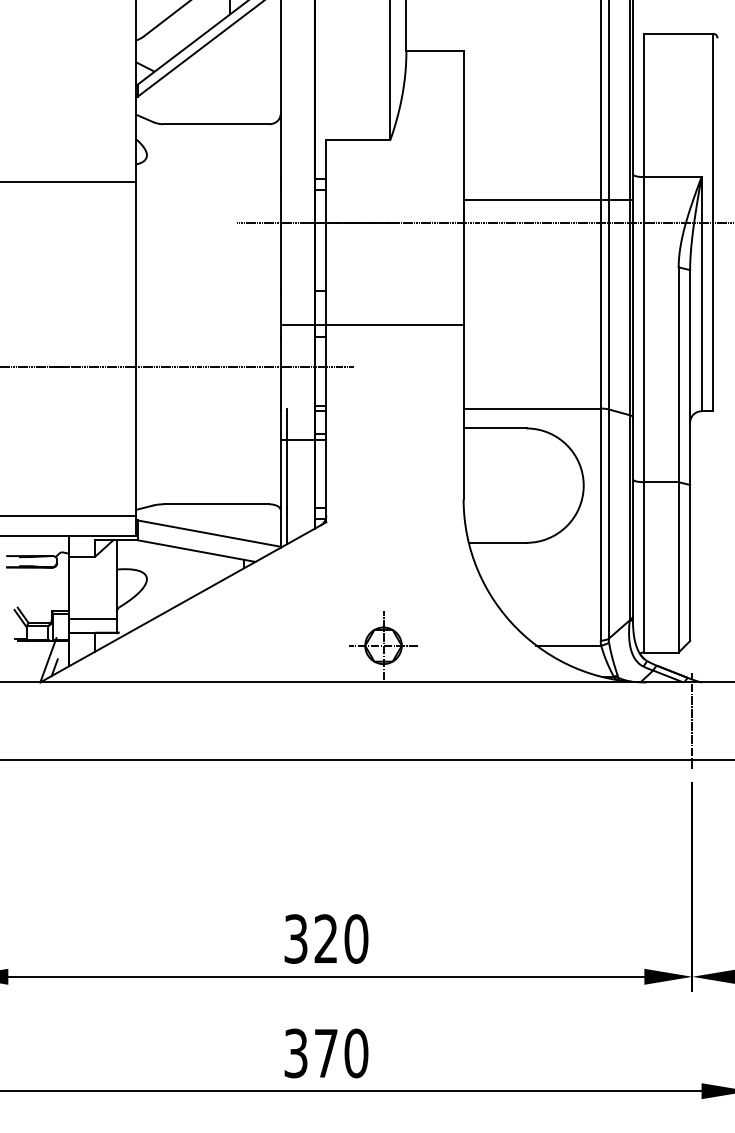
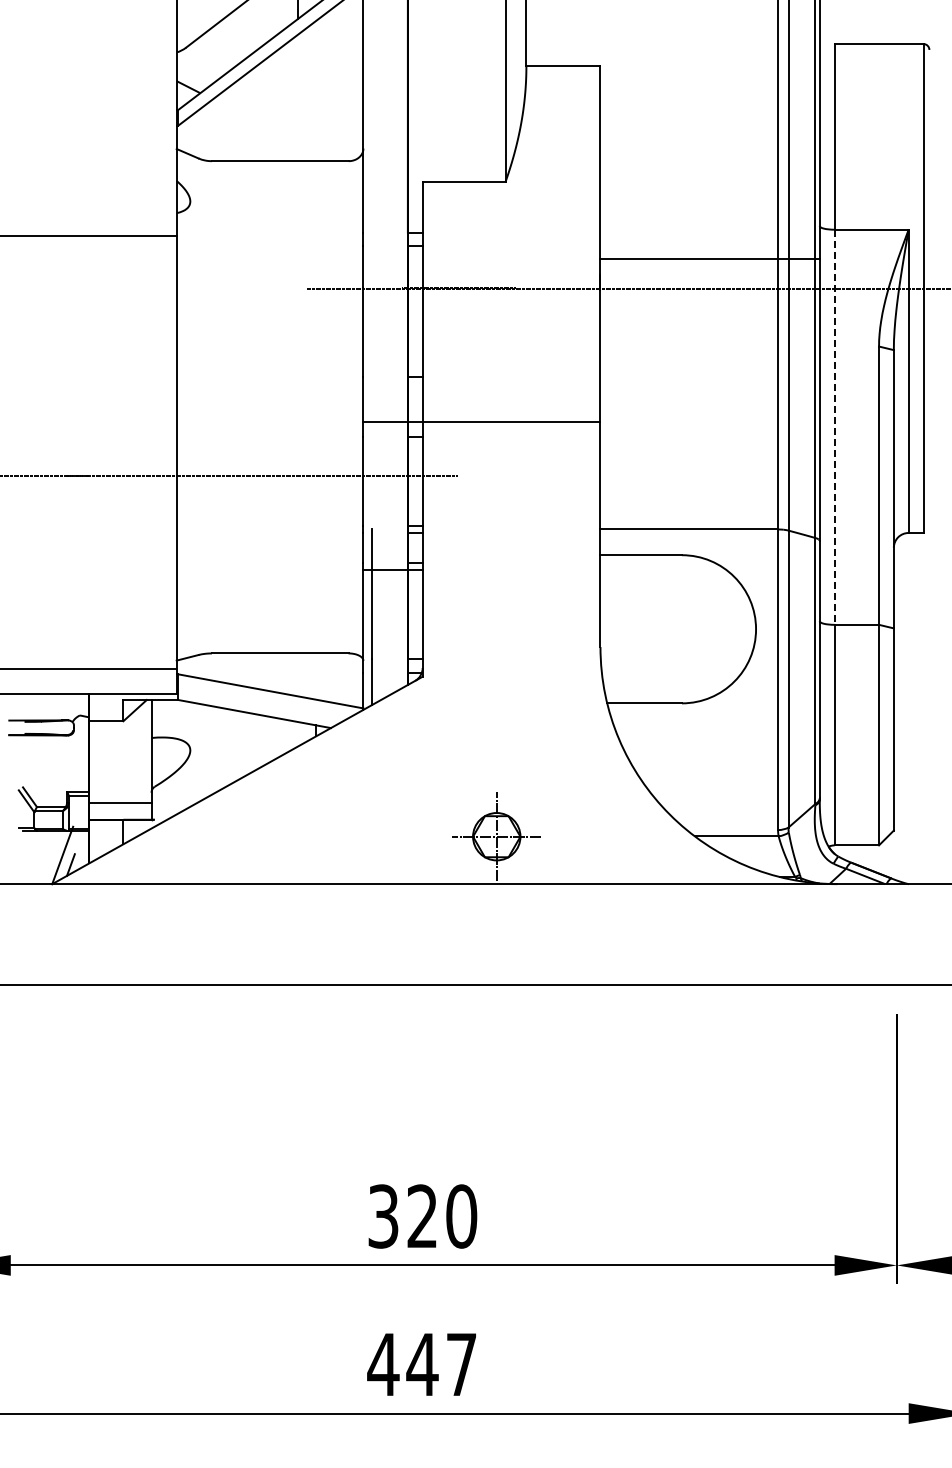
line: (644, 329) -> (834, 427), solid -> dashed
line: (692, 721) -> (896, 934), removed
text: (326, 1053) -> (422, 1364), 370 -> 447

